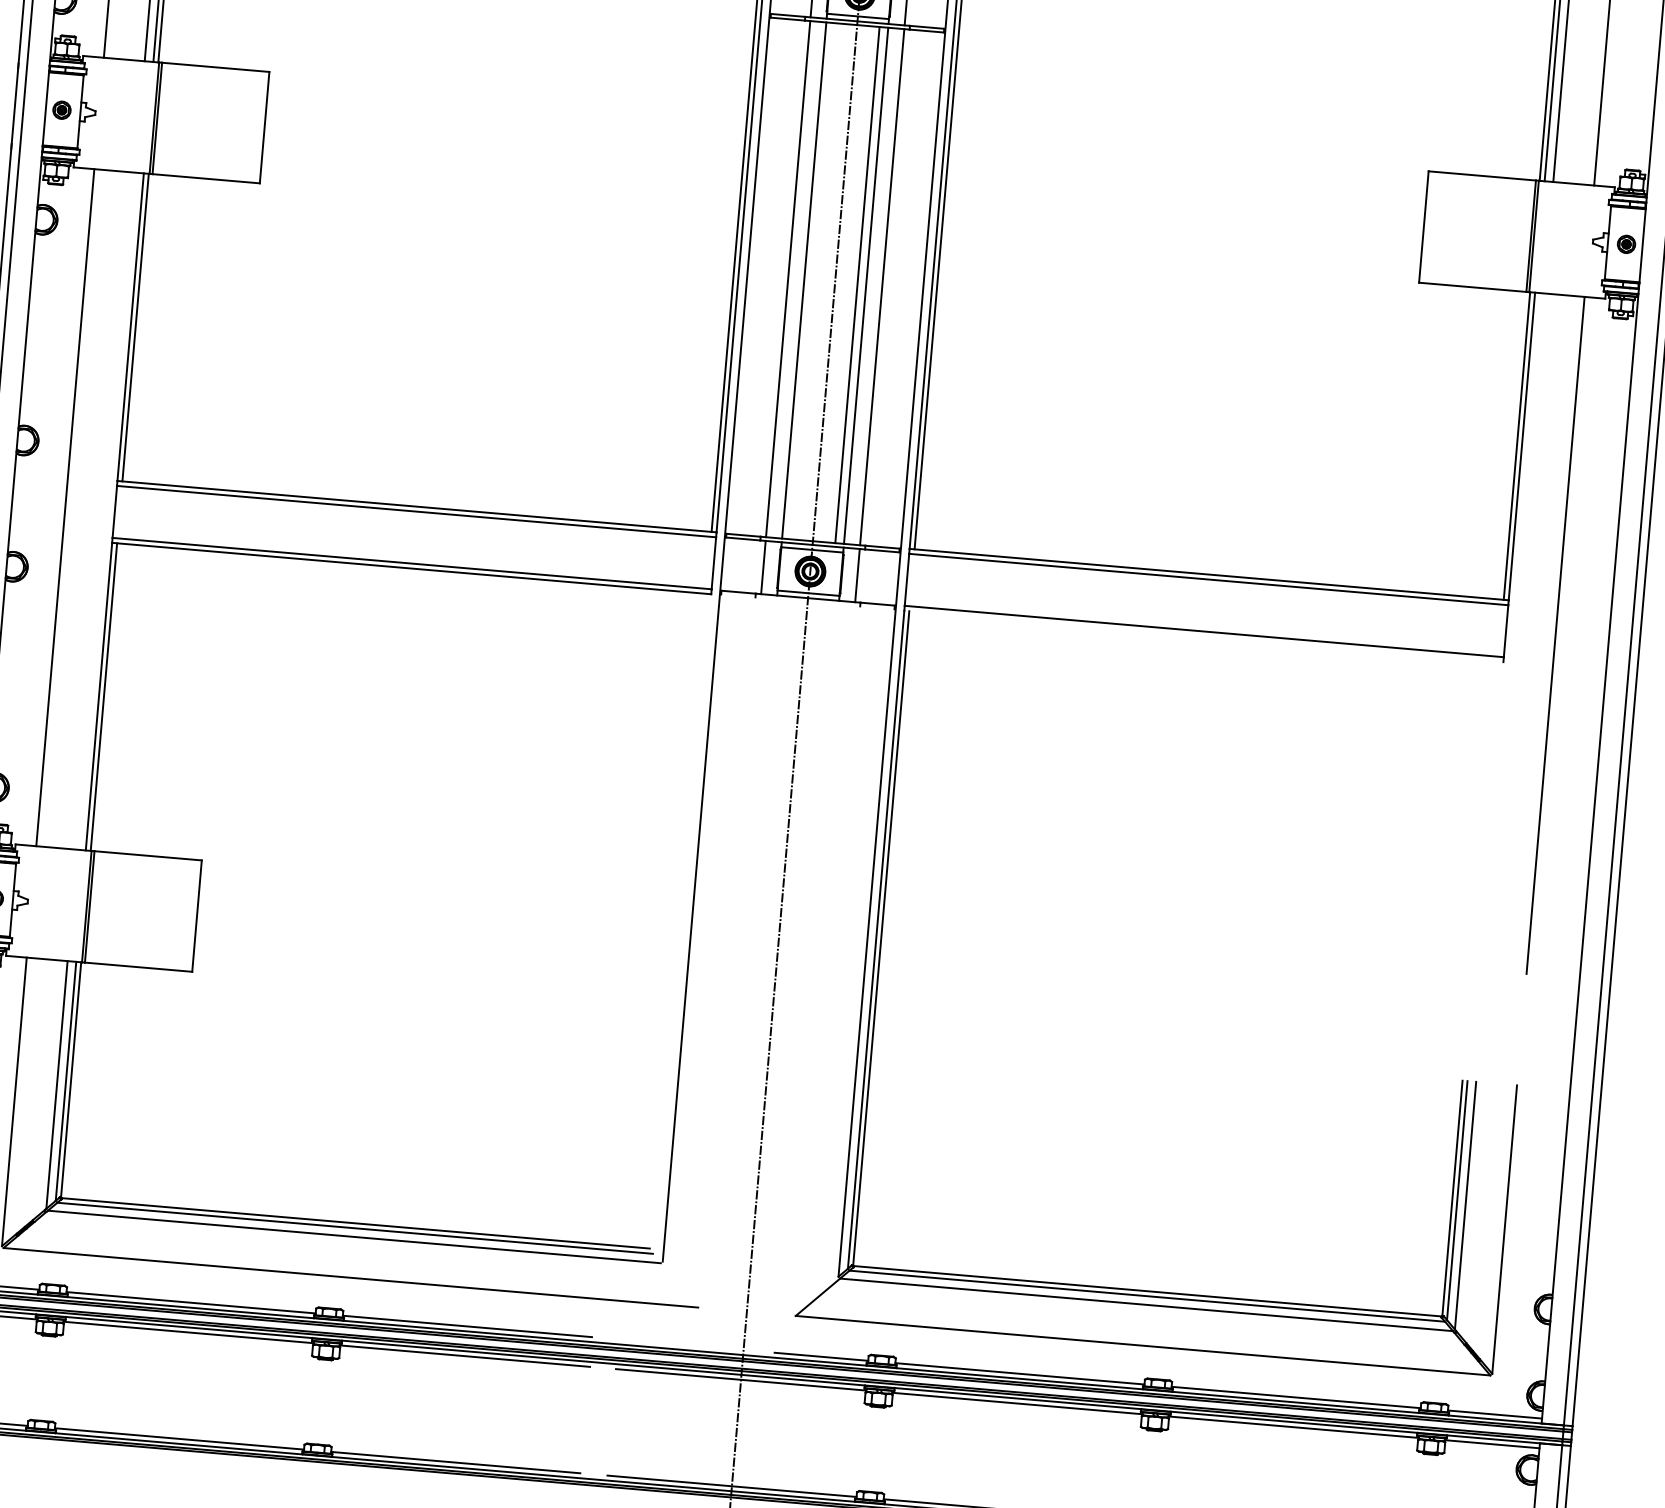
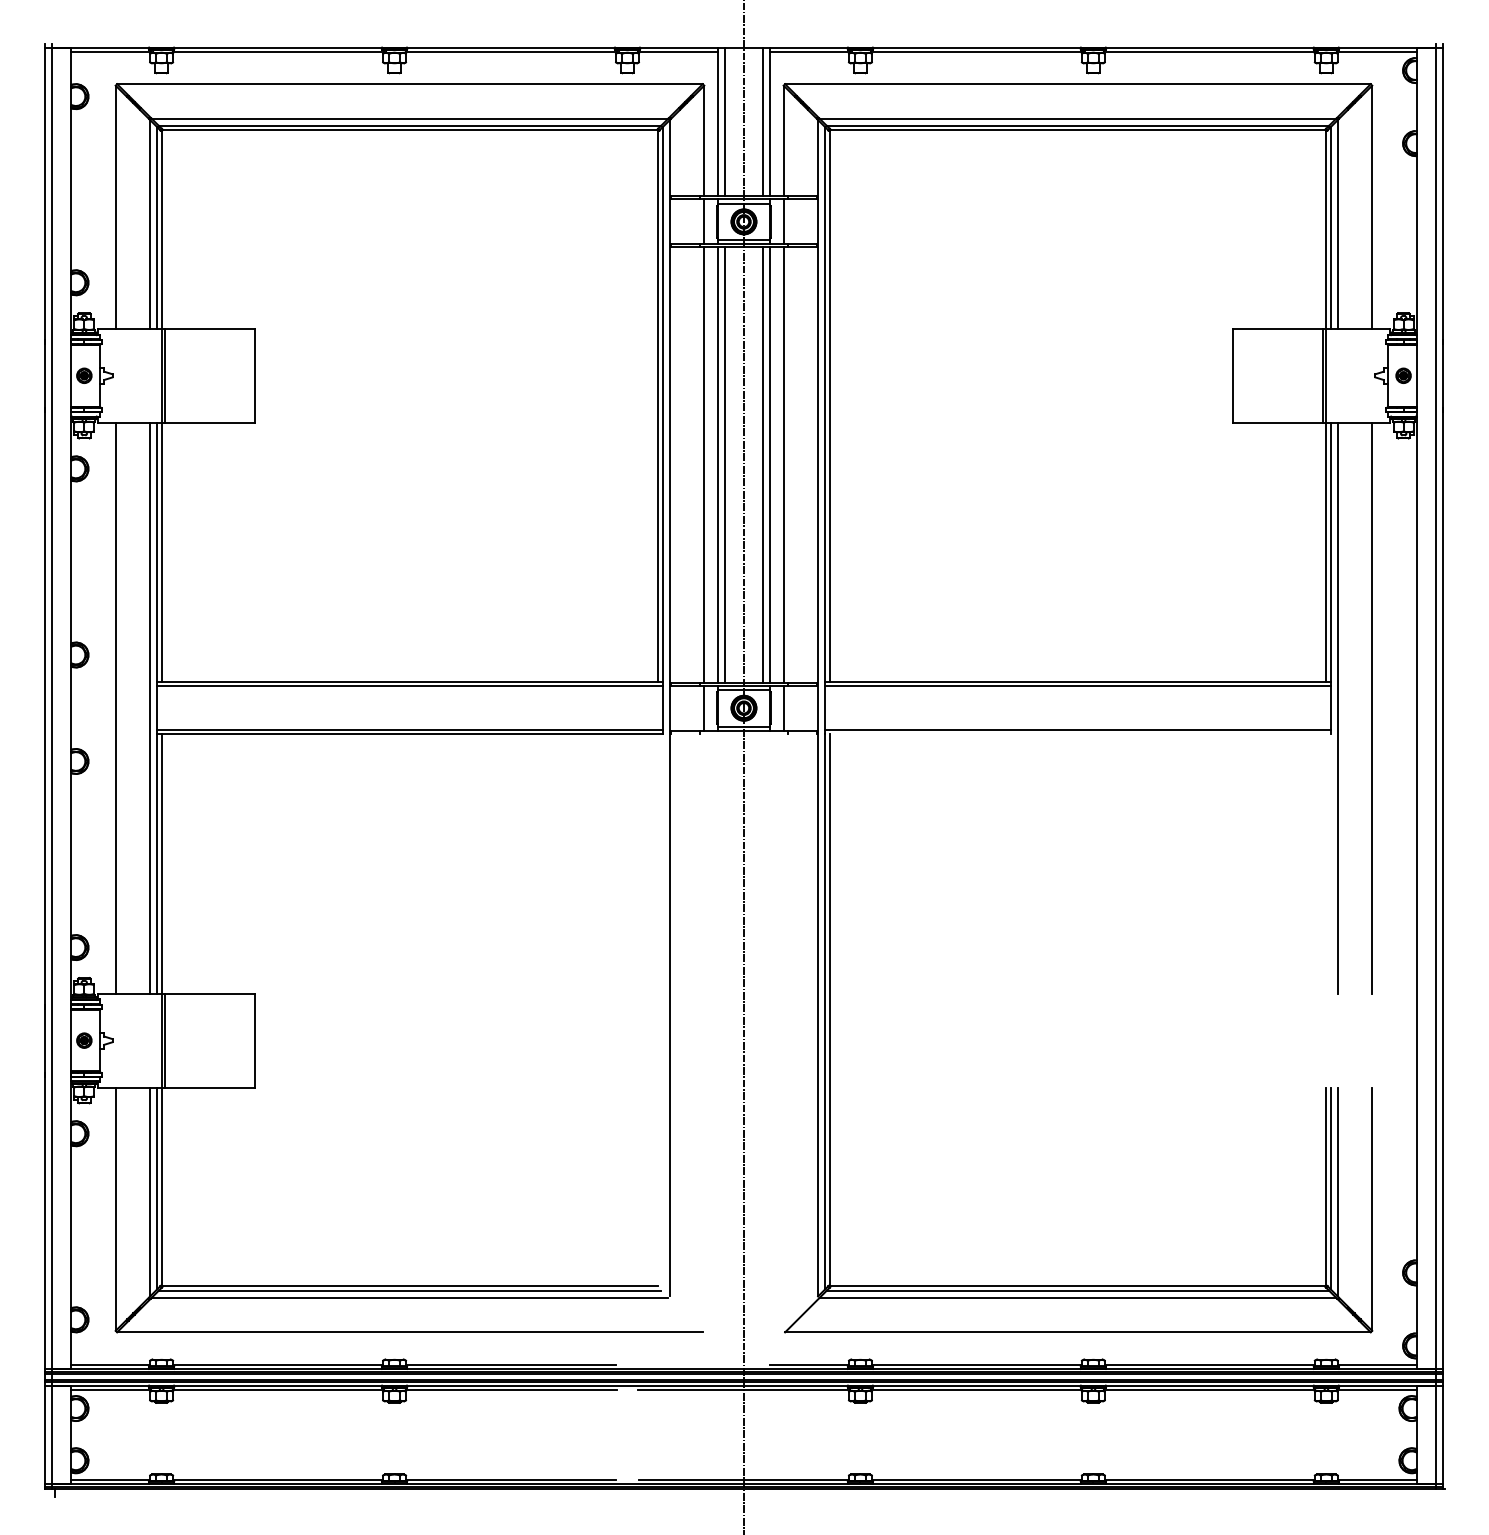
line: (813, 280) -> (725, 464), added
line: (106, 510) -> (150, 707), added
line: (1514, 631) -> (1337, 707), added

